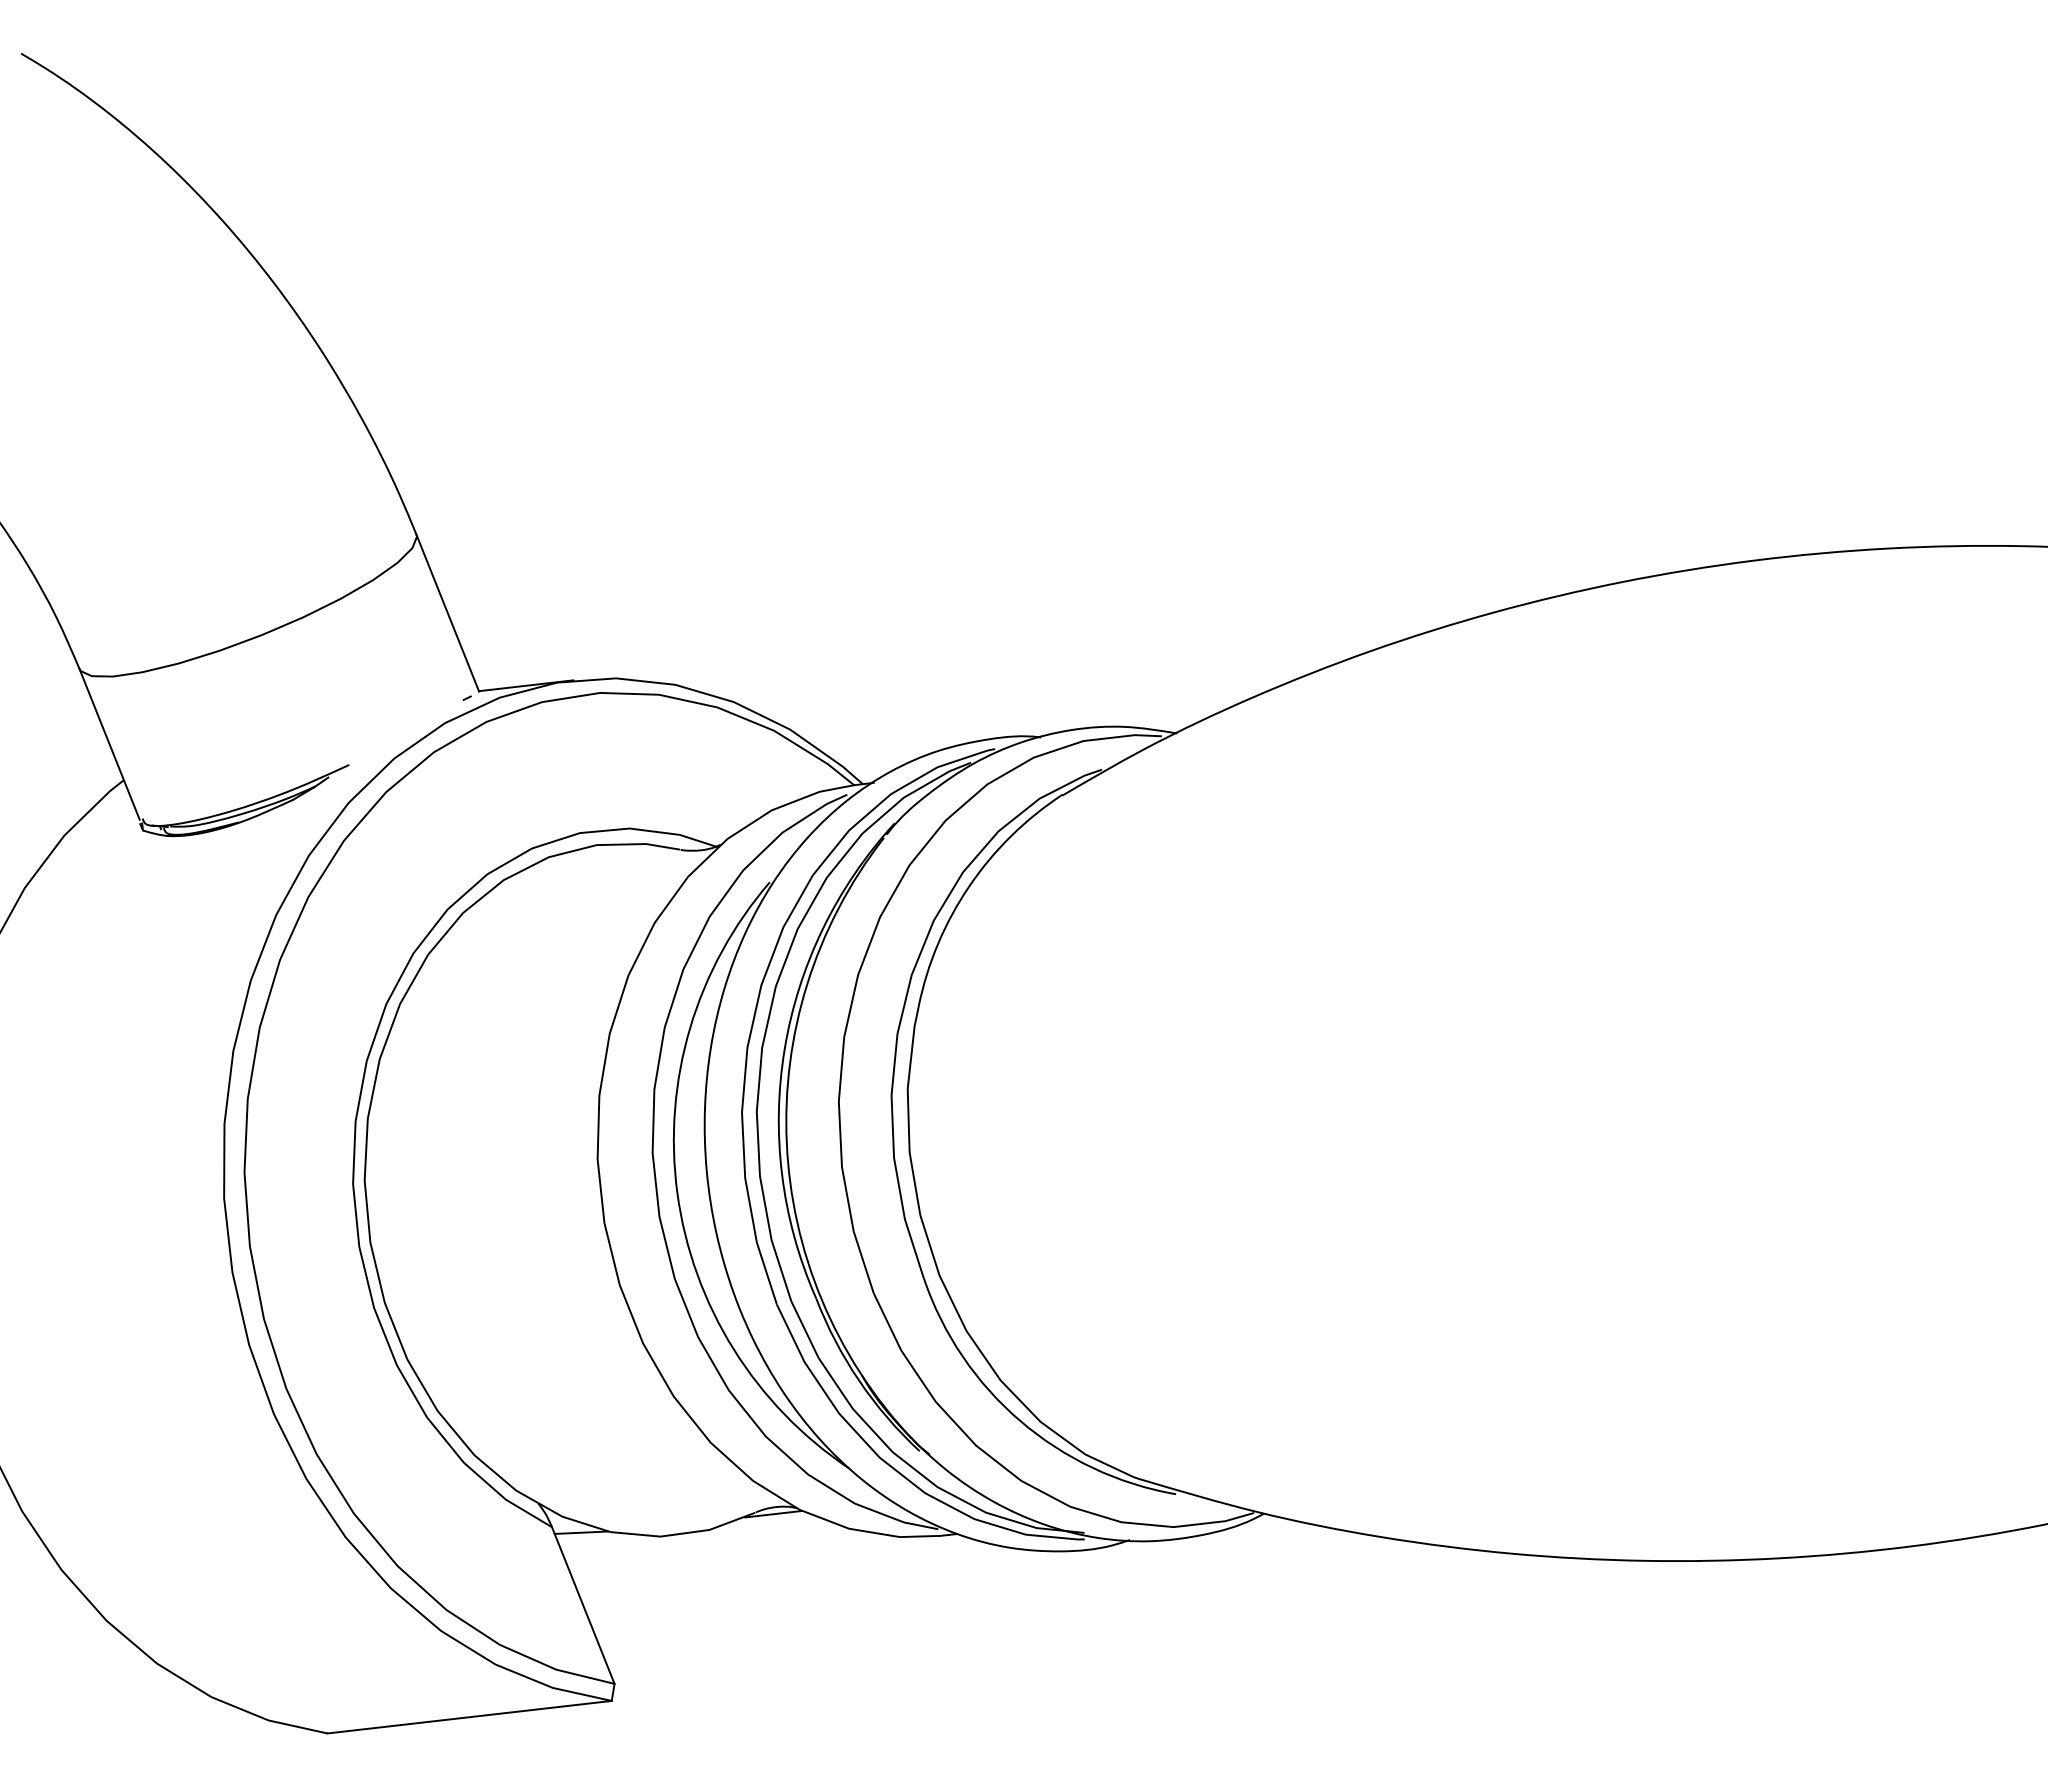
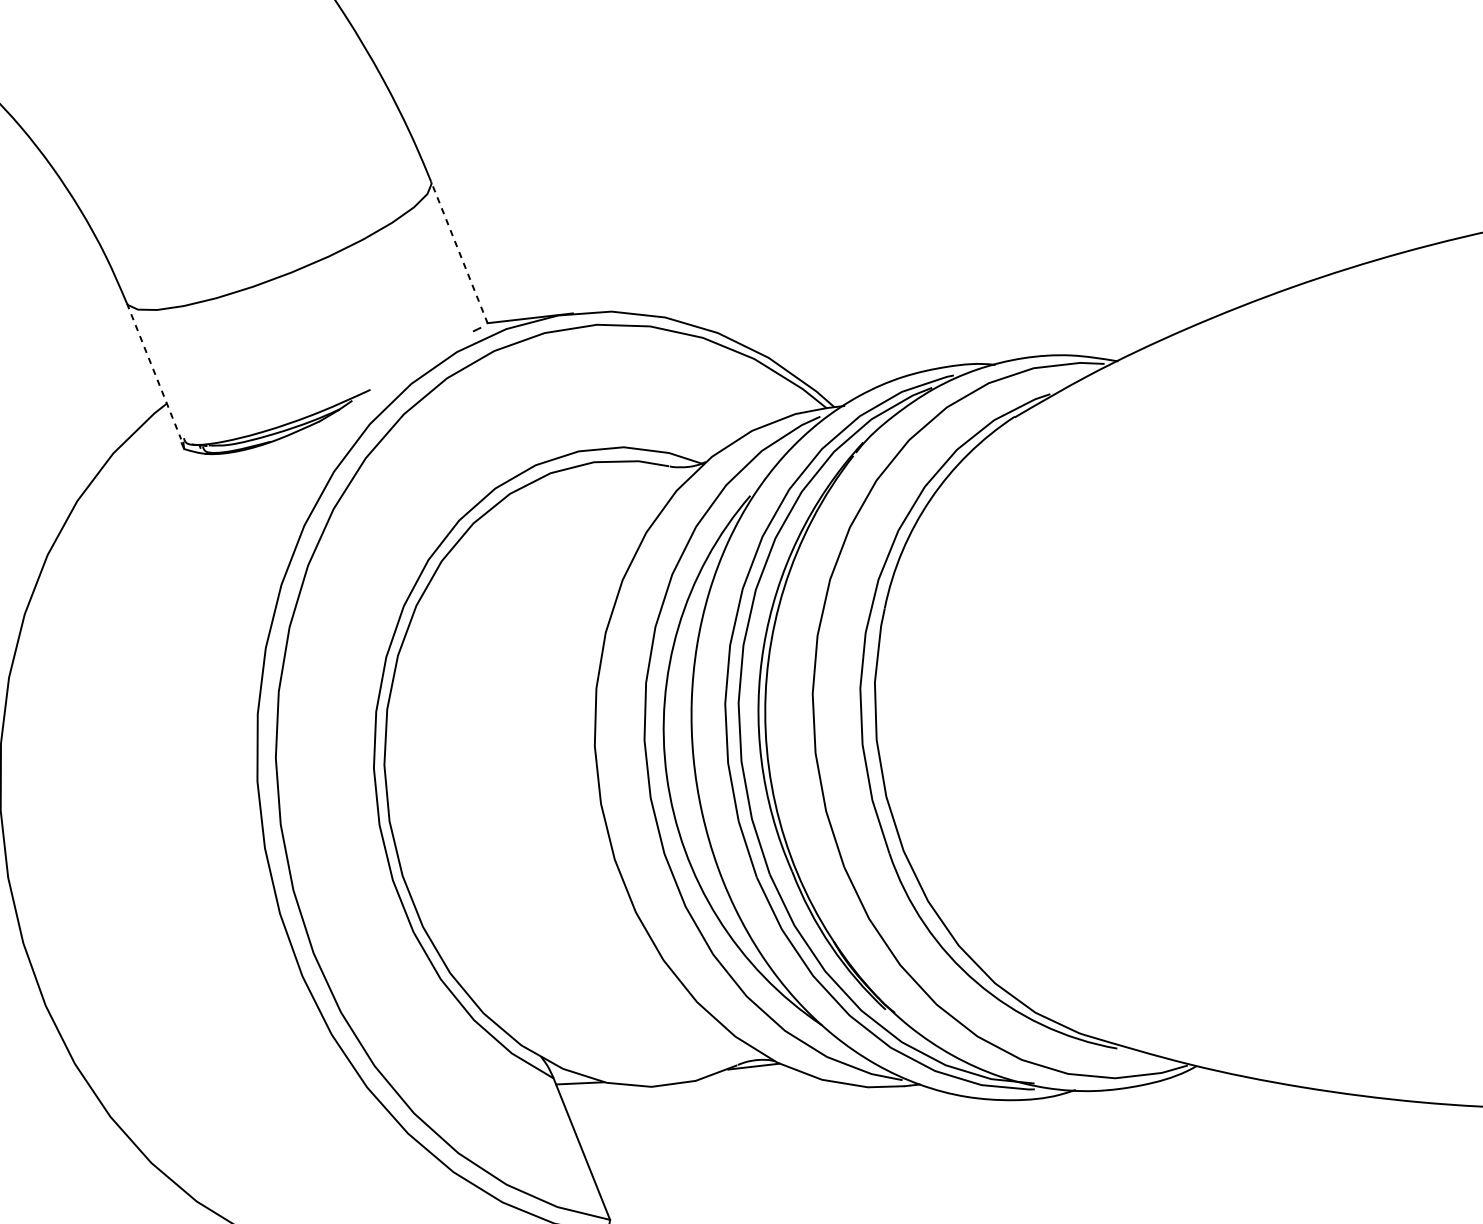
line: (447, 613) -> (459, 253), solid -> dashed
line: (109, 744) -> (153, 371), solid -> dashed

